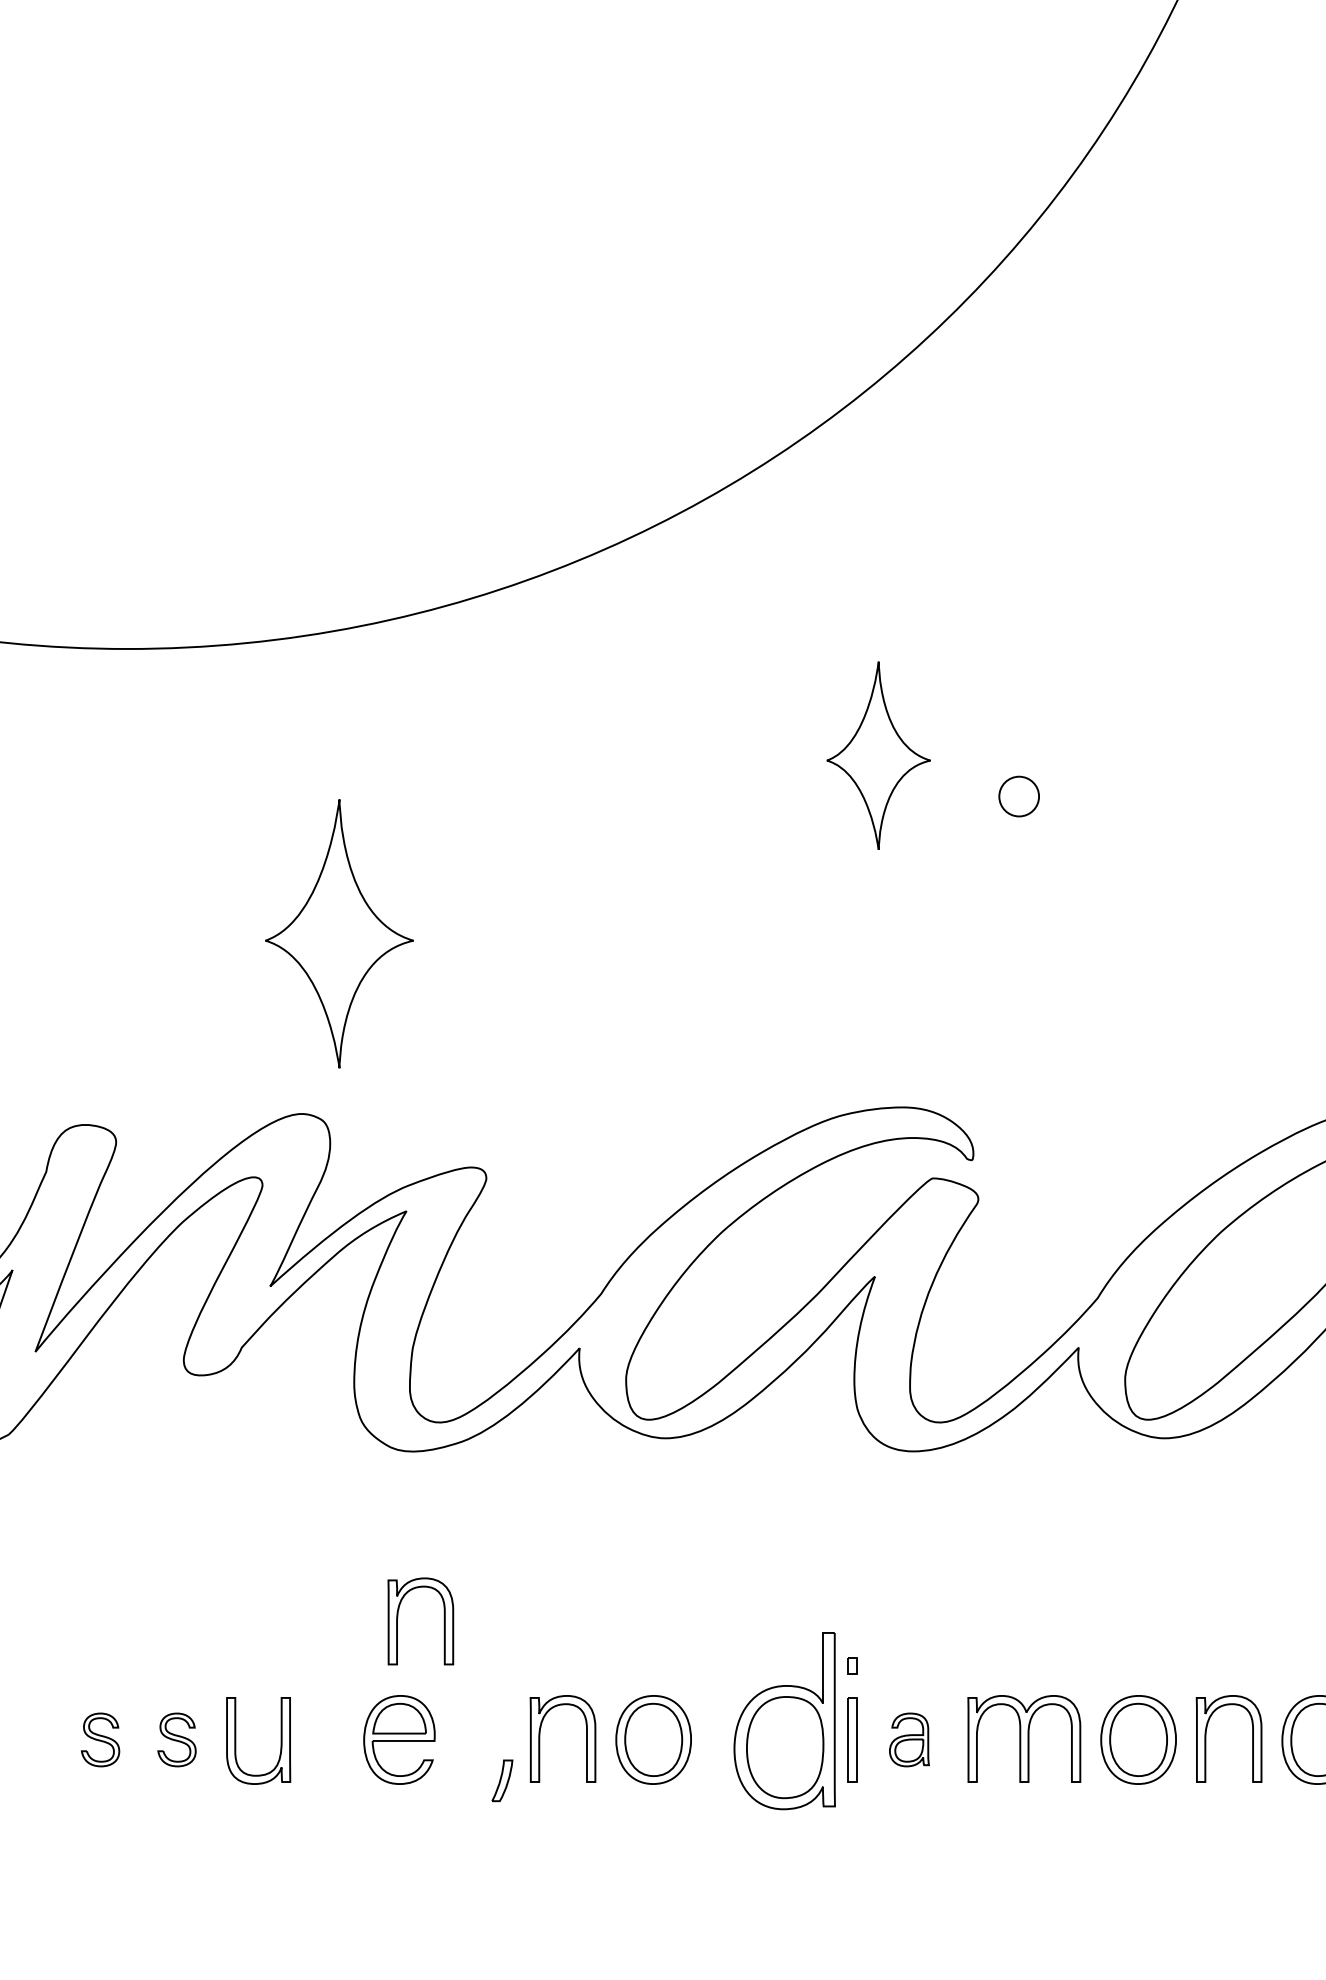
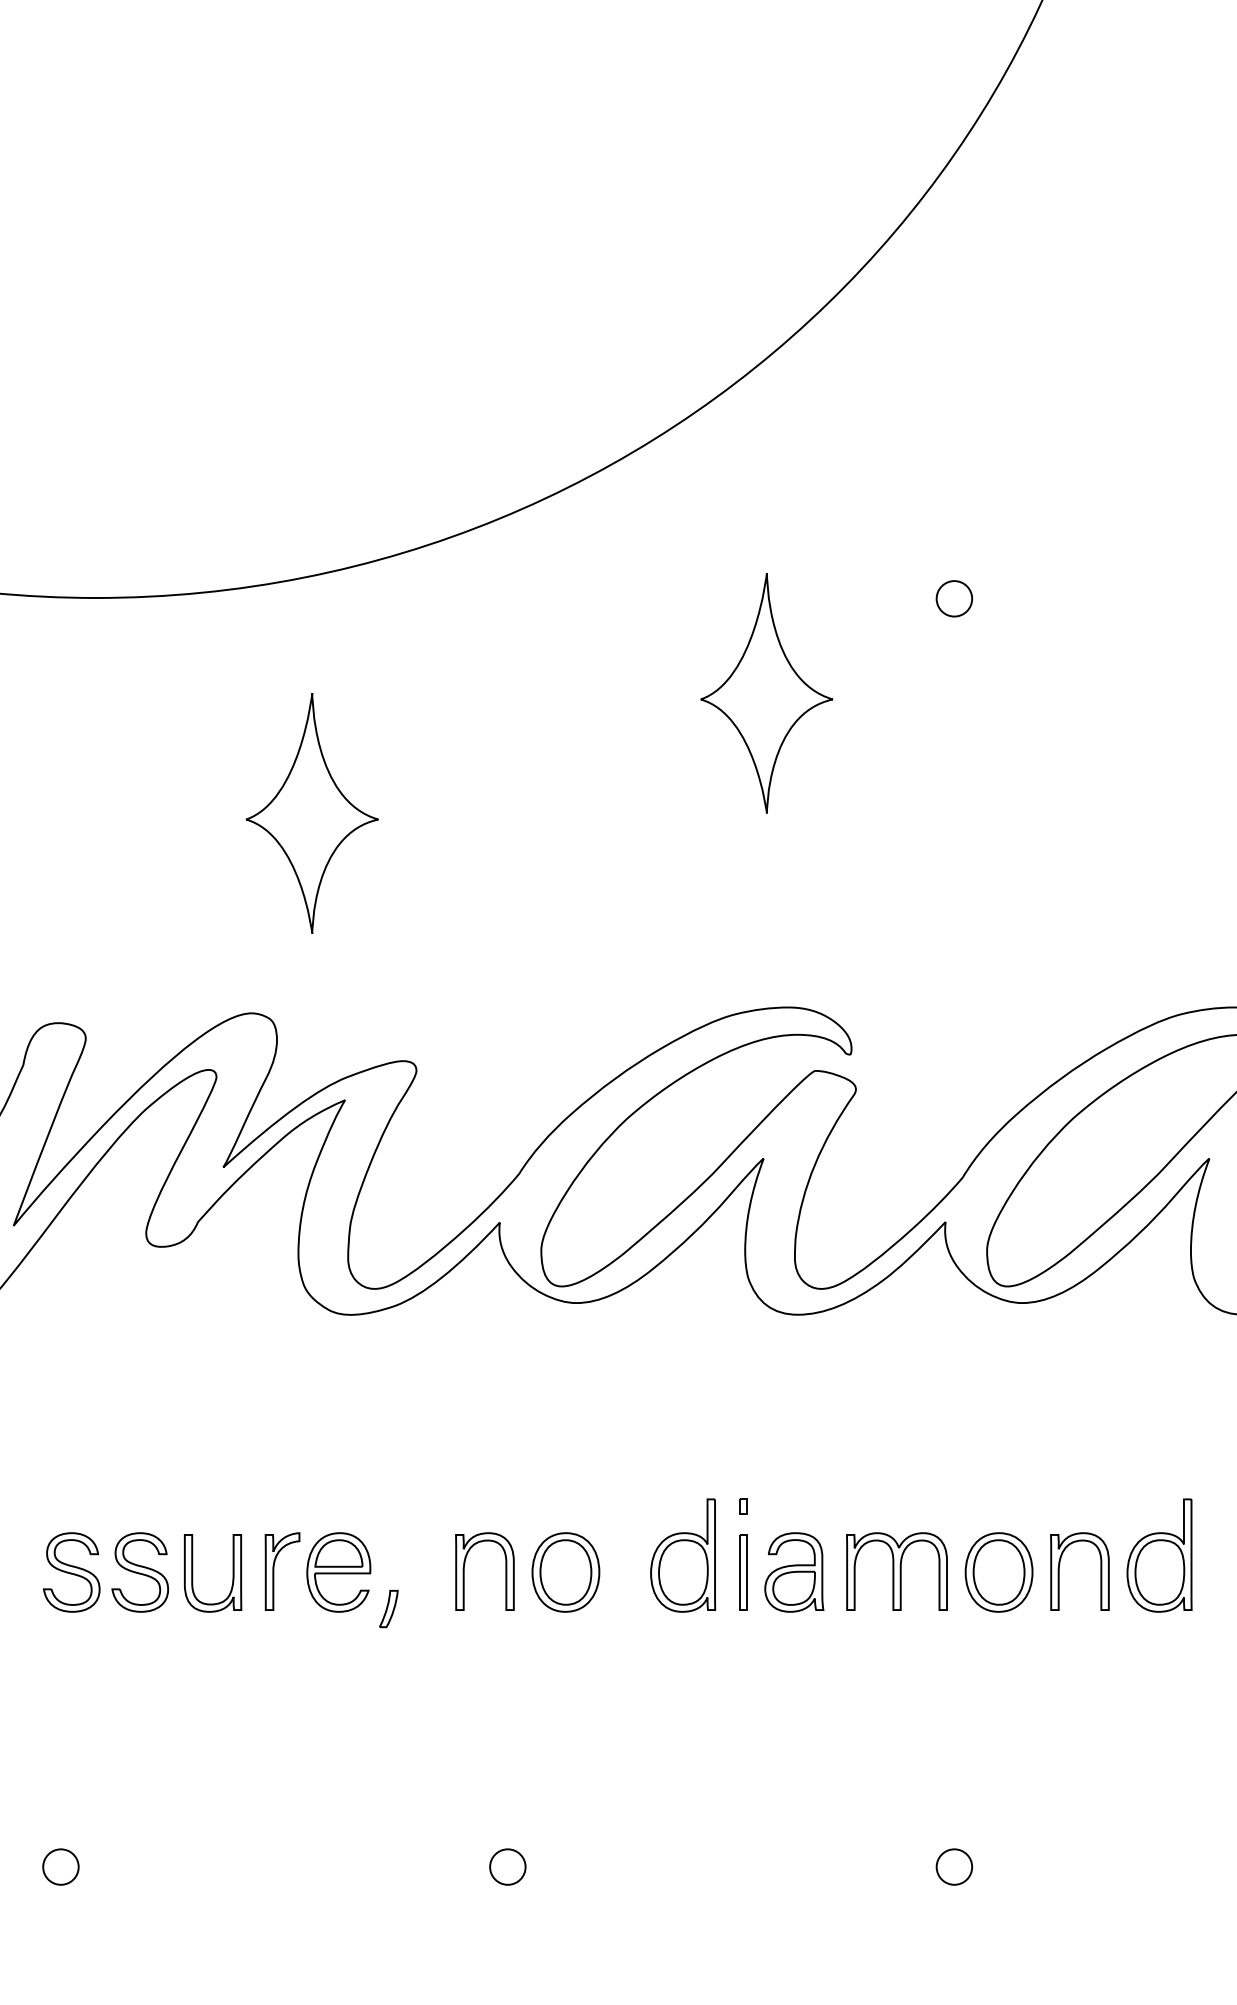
part: (878, 755) -> (766, 693), size x1.43
part: (1019, 796) -> (954, 598), moved
part: (338, 933) -> (311, 813), moved
part: (397, 1621) -> (337, 1466), removed
part: (785, 1720) -> (683, 1555), size x0.71
part: (327, 1738) -> (274, 1571), added
part: (100, 1739) -> (71, 1572), size x1.67
part: (176, 1739) -> (139, 1572), size x1.67
part: (909, 1739) -> (794, 1572), size x1.67
part: (502, 1780) -> (388, 1608), moved

